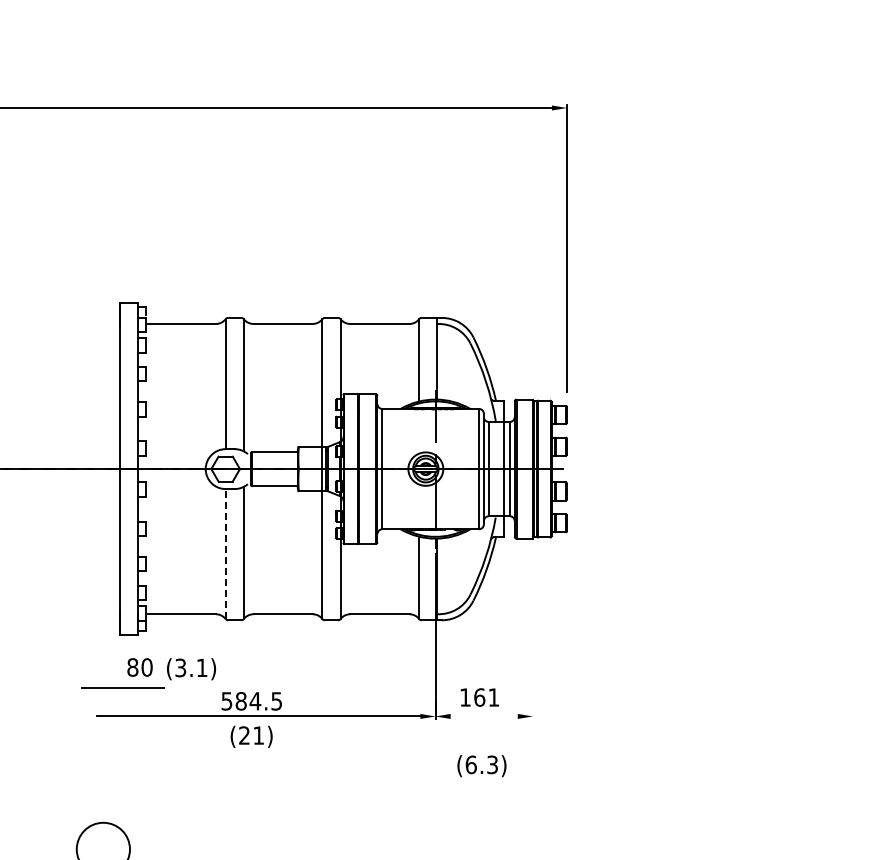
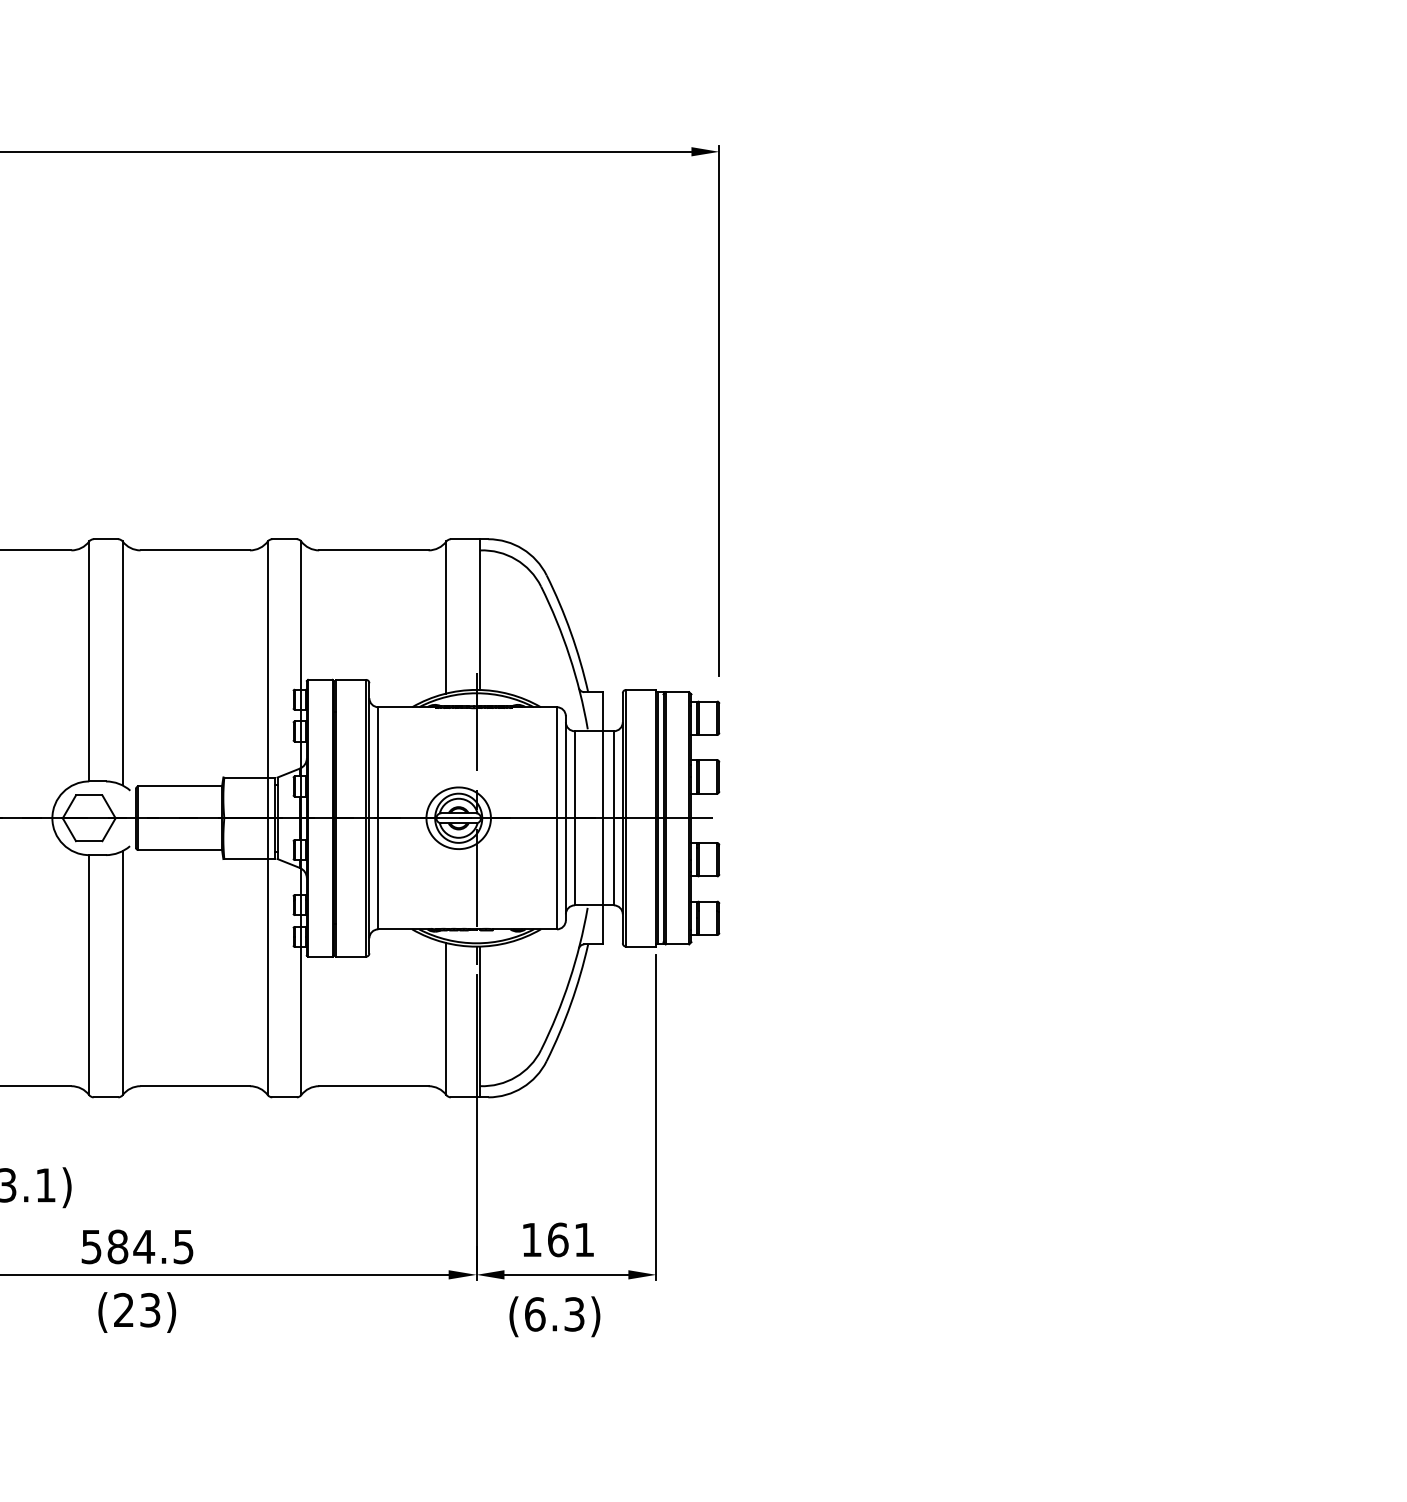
line: (225, 553) -> (88, 974), dashed -> solid
line: (532, 631) -> (655, 1118), added
line: (483, 716) -> (565, 1274), added
text: (258, 735) -> (149, 1310), (21) -> (23)
text: (481, 766) -> (554, 1317), moved

